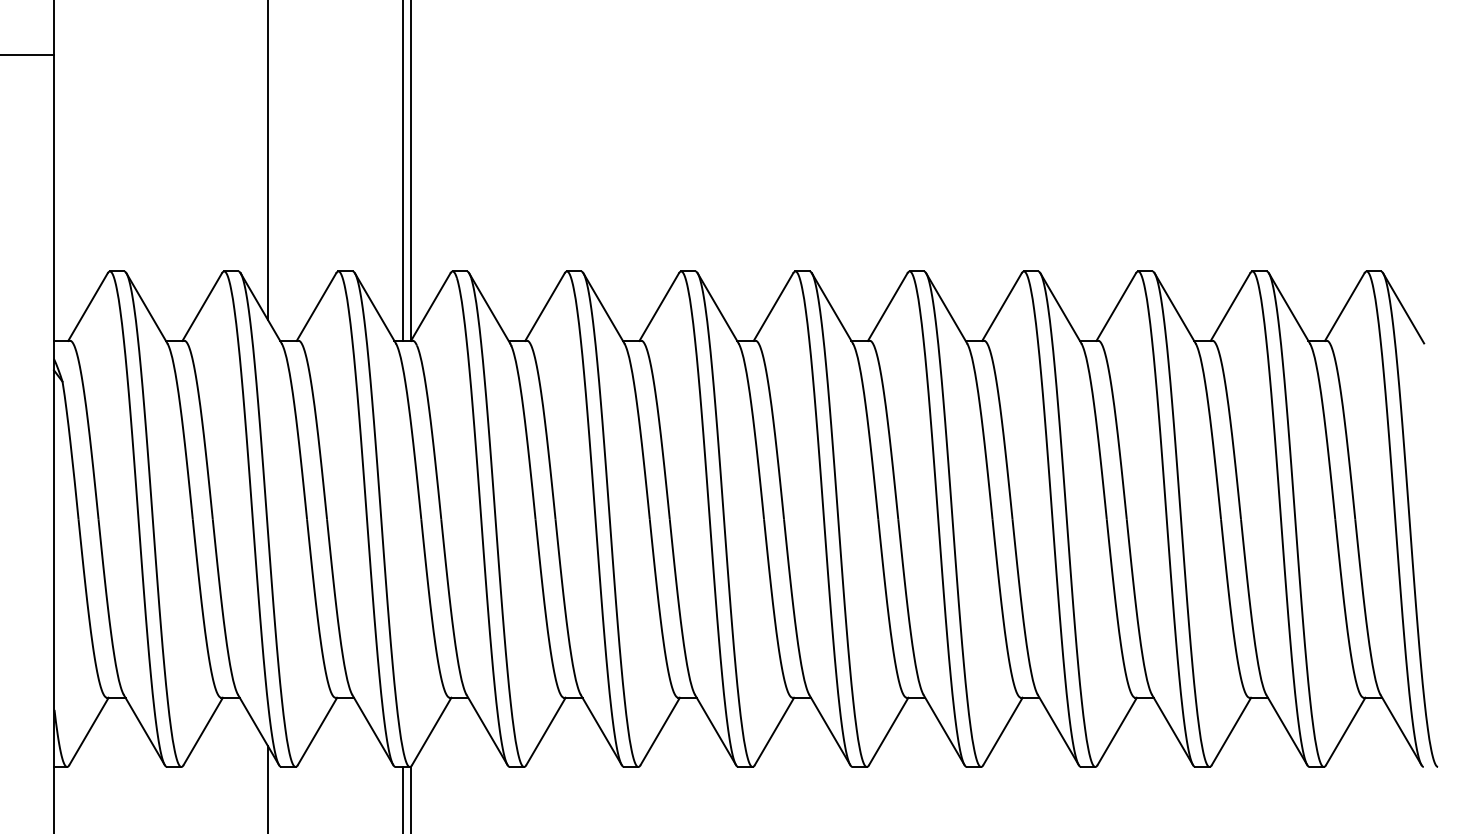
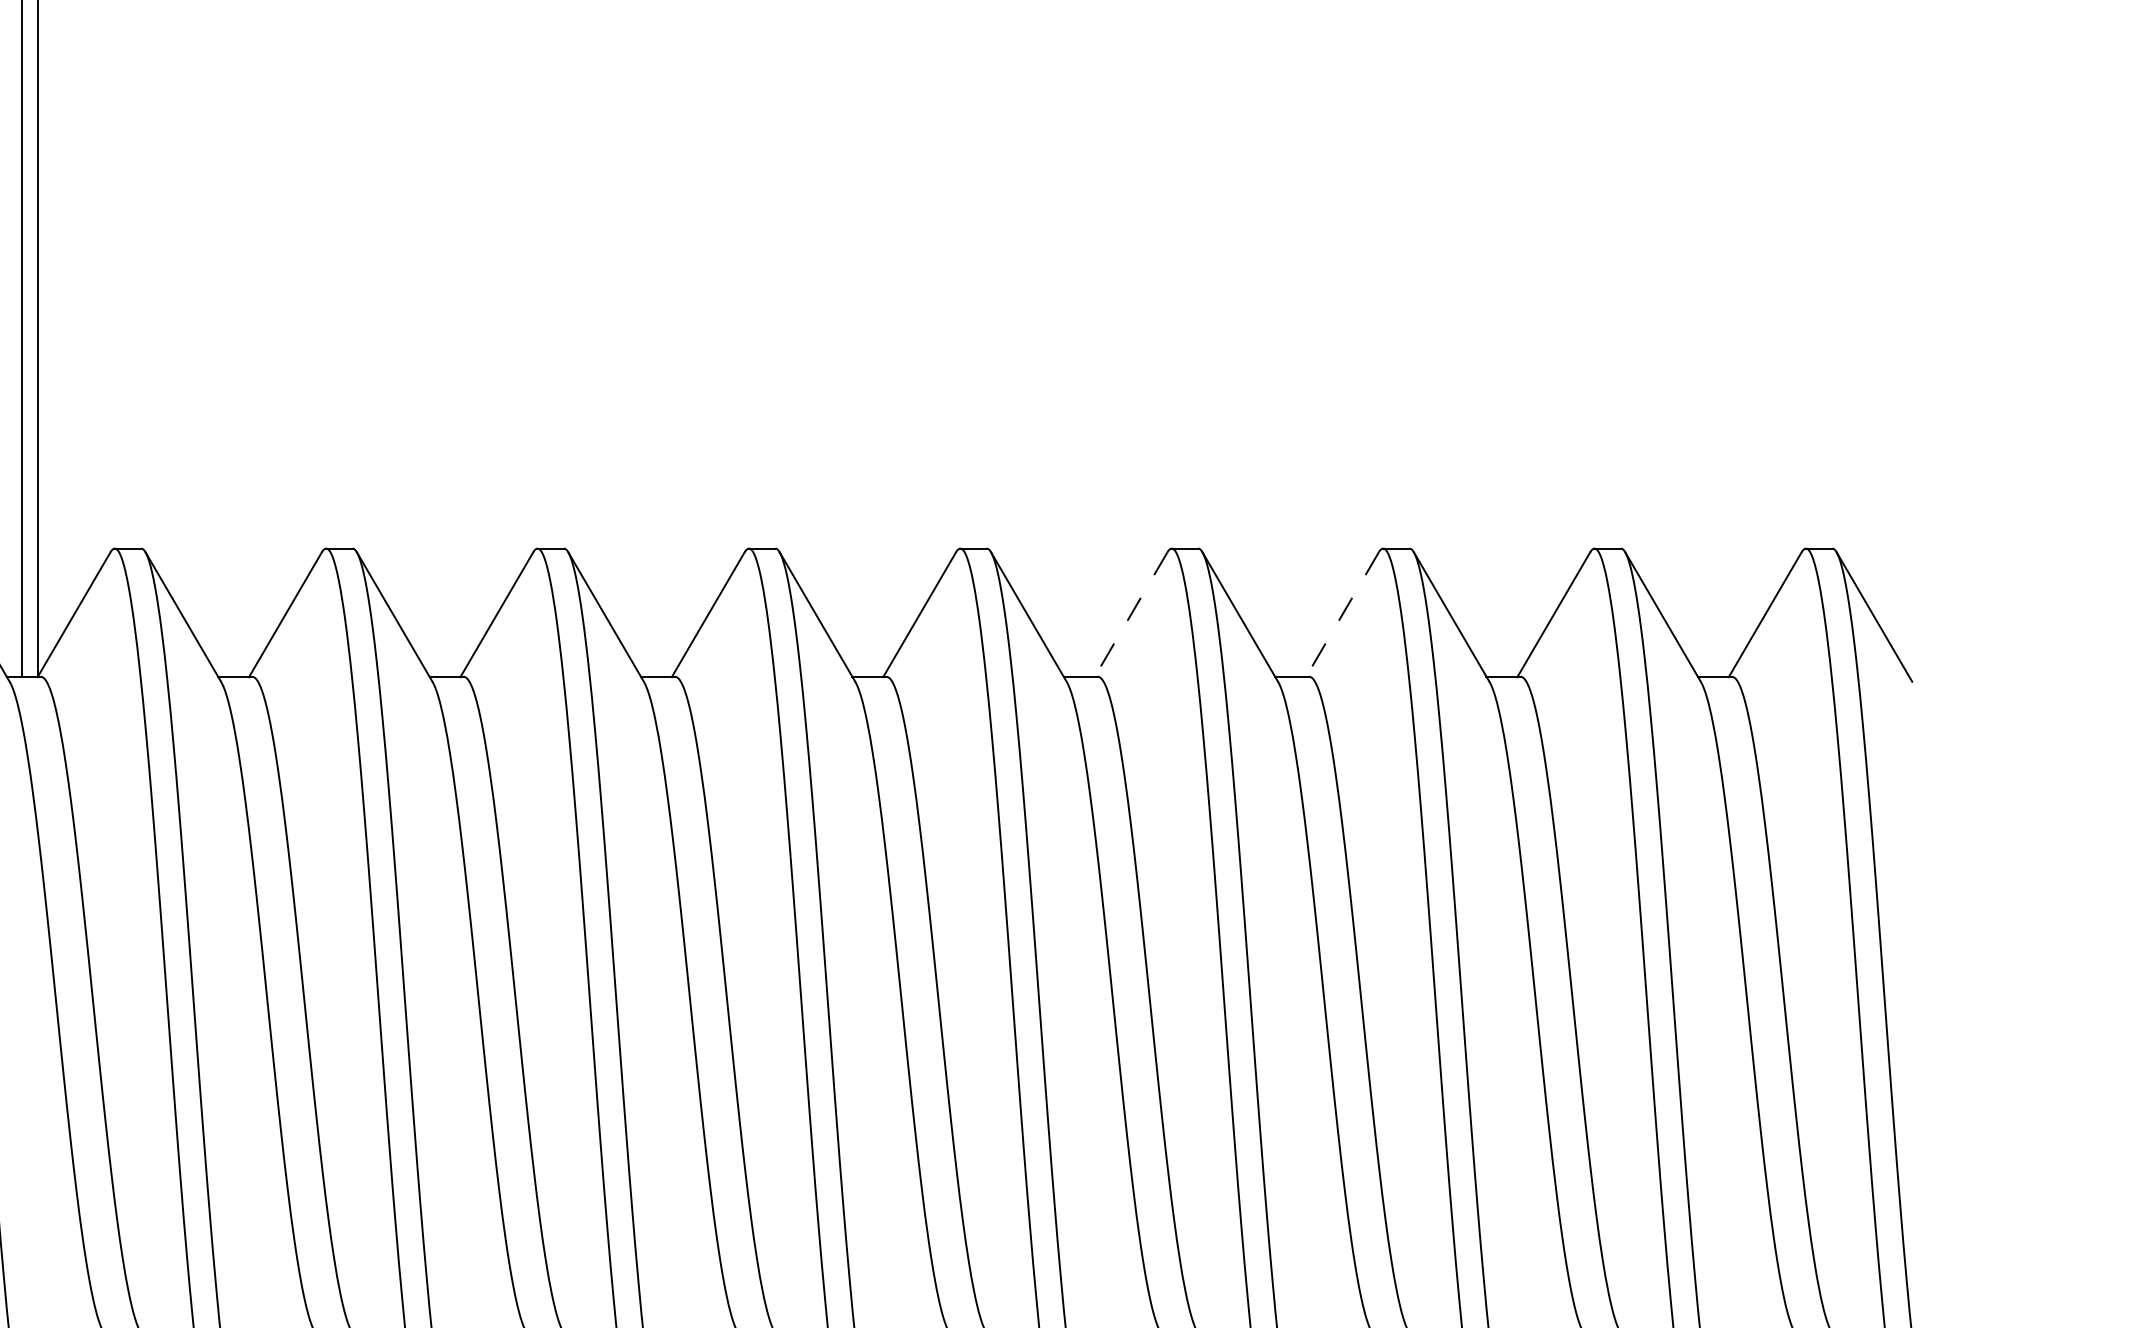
line: (1001, 307) -> (1130, 615), solid -> dashed
line: (1115, 307) -> (1341, 615), solid -> dashed

